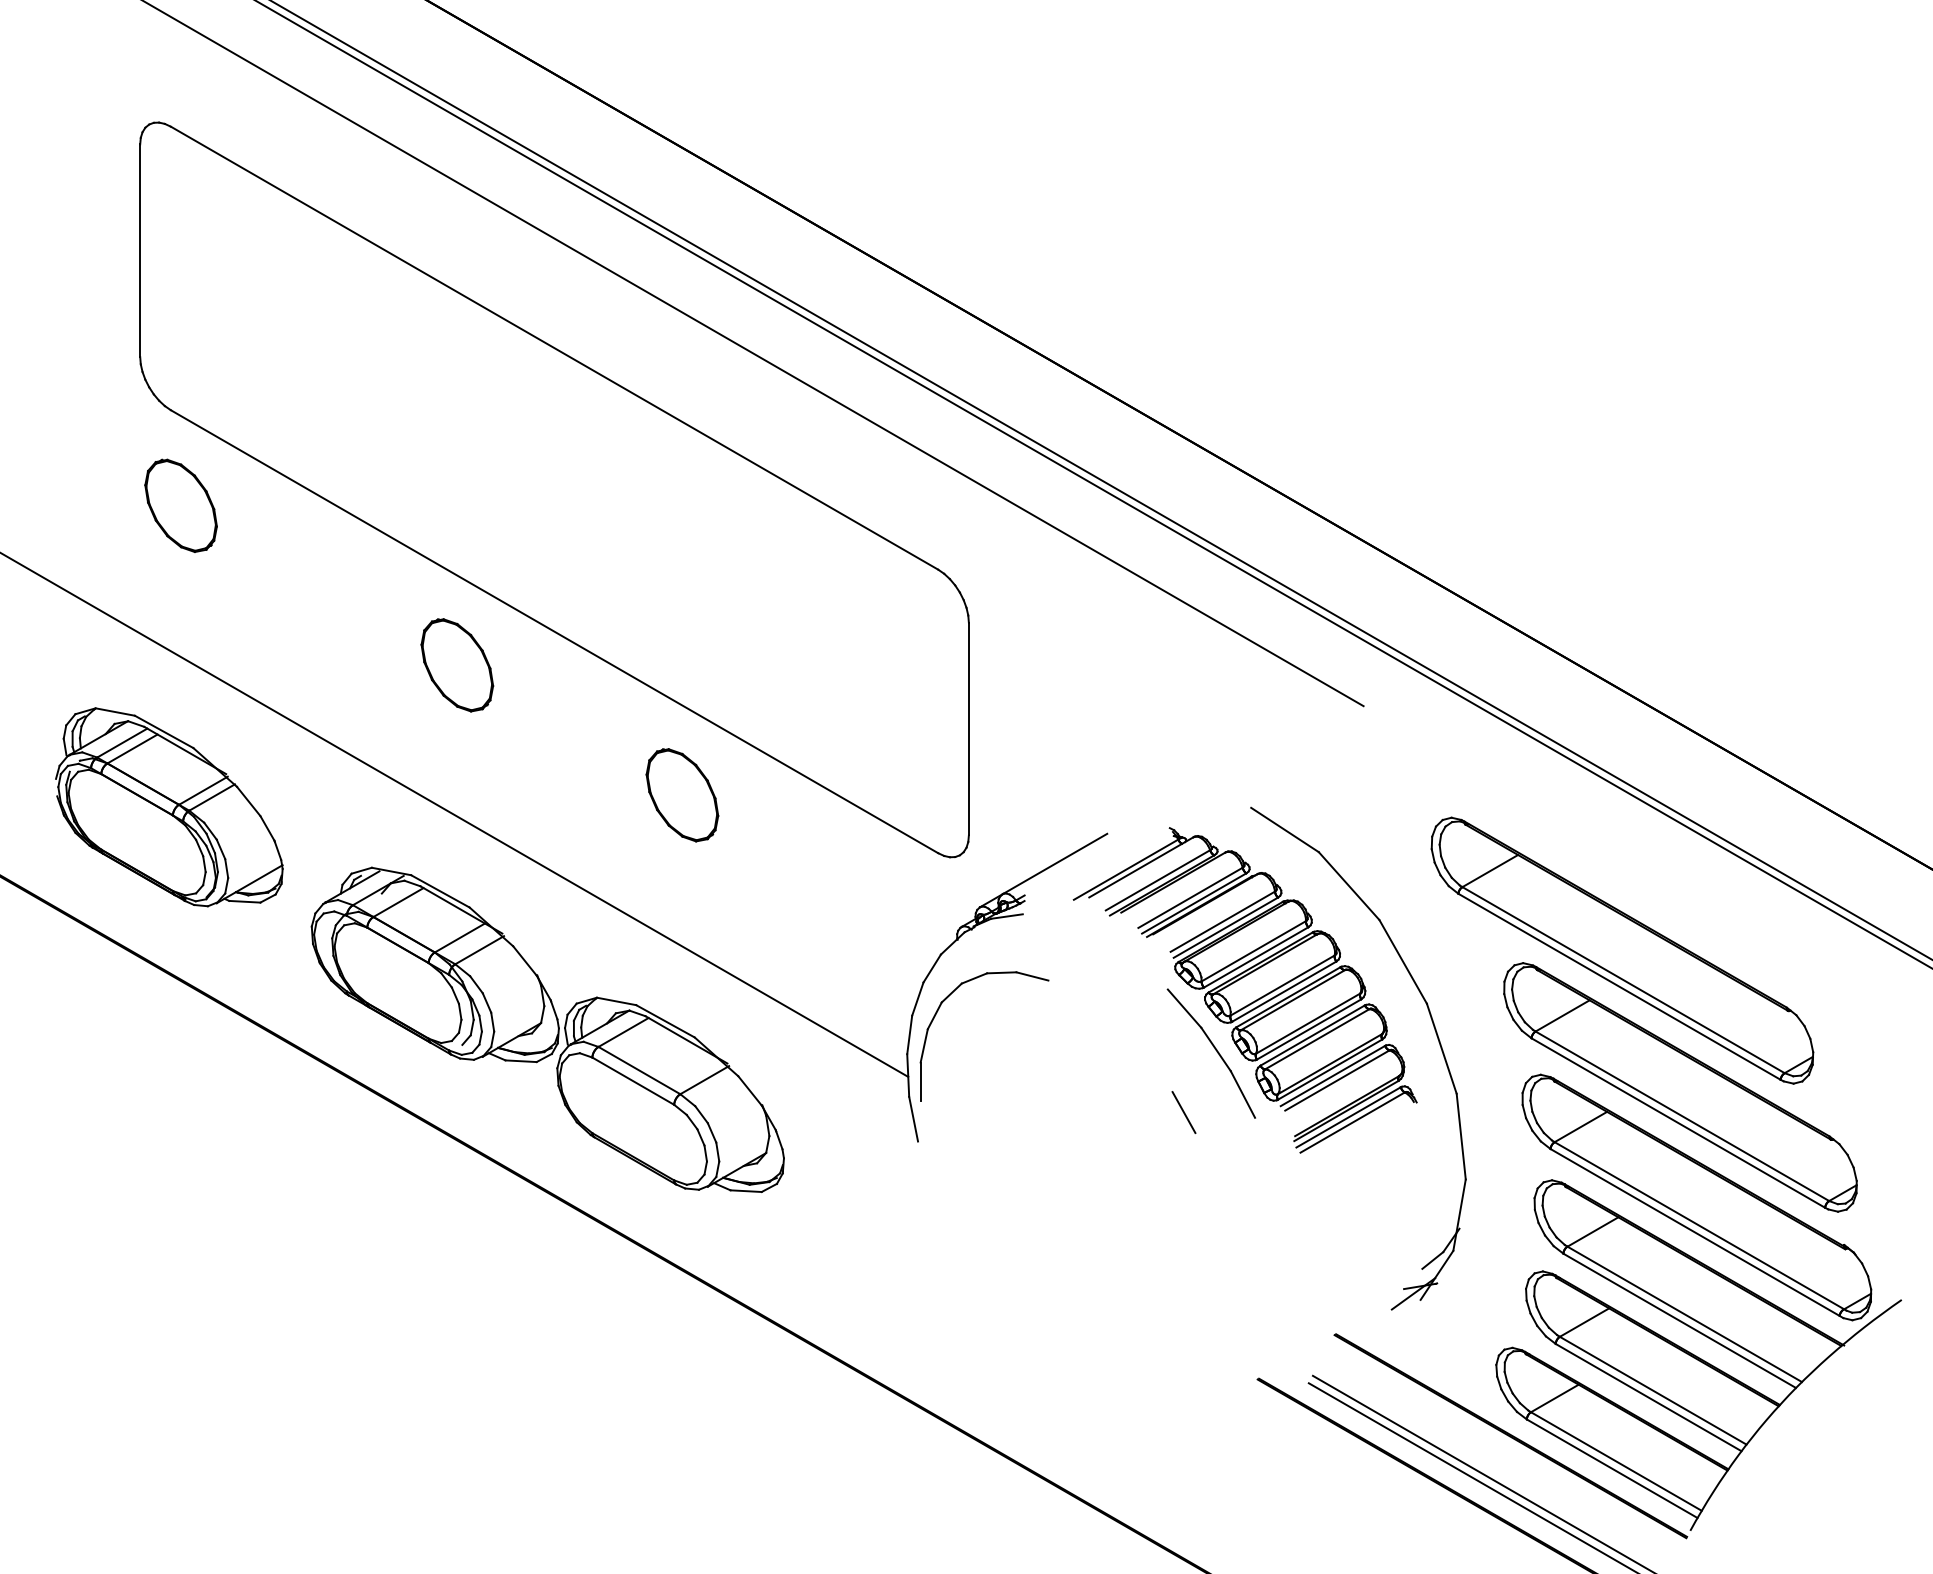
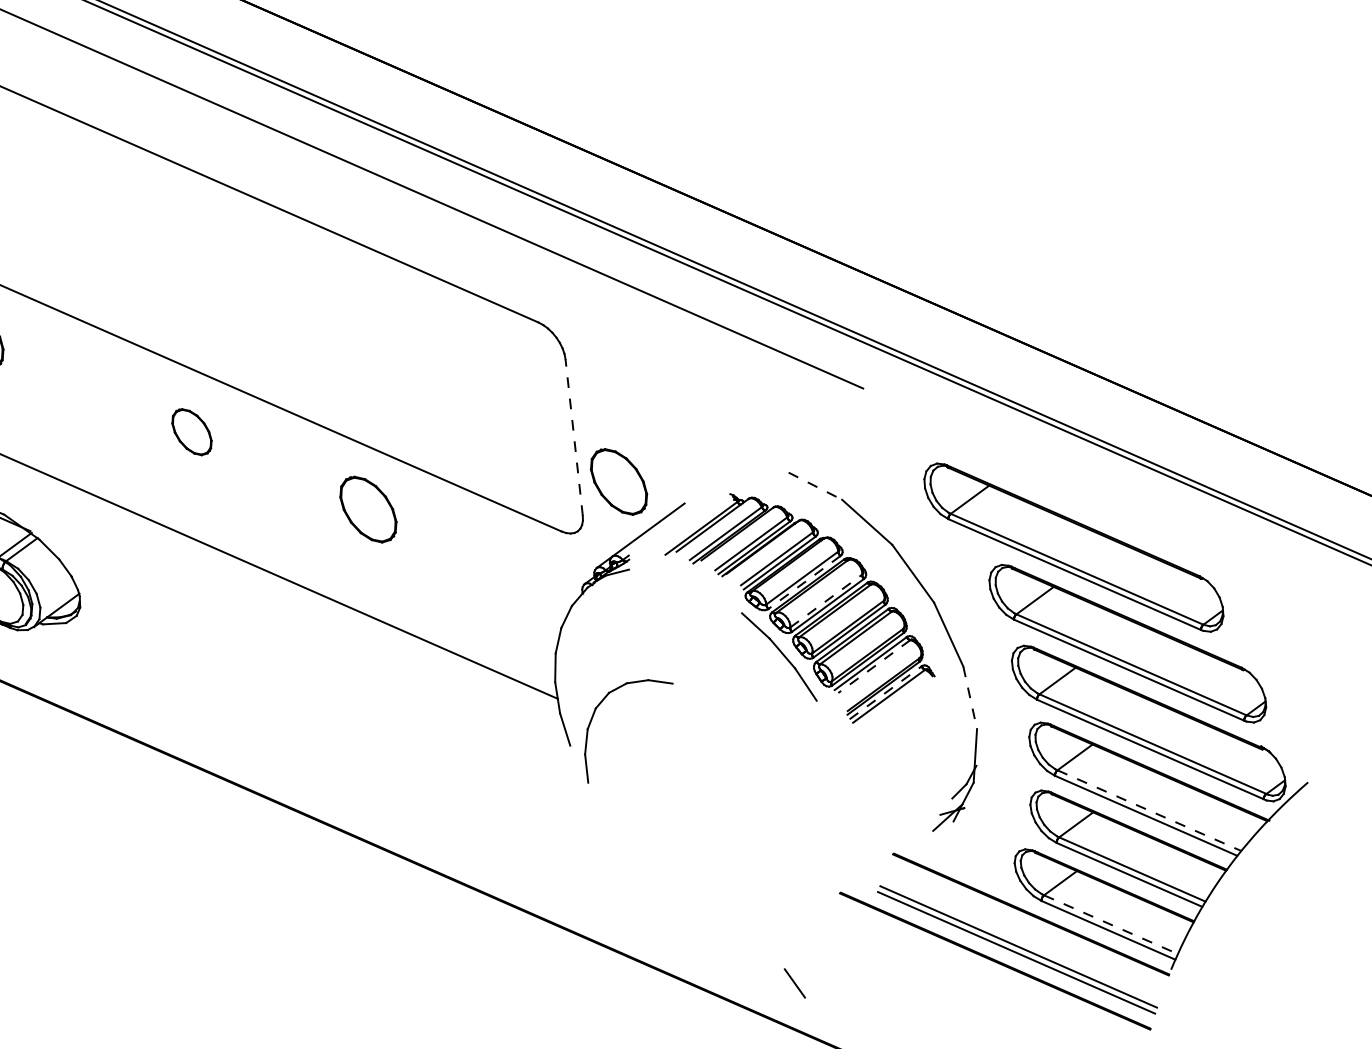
part: (457, 665) -> (192, 432), size x0.7
line: (968, 728) -> (573, 437), solid -> dashed
part: (1022, 795) -> (619, 482), added
line: (1285, 830) -> (815, 486), solid -> dashed
line: (1255, 957) -> (804, 582), solid -> dashed
line: (1283, 985) -> (826, 600), solid -> dashed
part: (937, 1013) -> (593, 716), moved
part: (547, 1029) -> (288, 693), removed
line: (1336, 1080) -> (873, 666), solid -> dashed
line: (1183, 1112) -> (794, 983), moved
line: (1349, 1117) -> (886, 692), solid -> dashed
line: (1461, 1137) -> (970, 698), solid -> dashed
line: (1685, 1314) -> (1149, 810), solid -> dashed
line: (1616, 1461) -> (1111, 924), solid -> dashed

